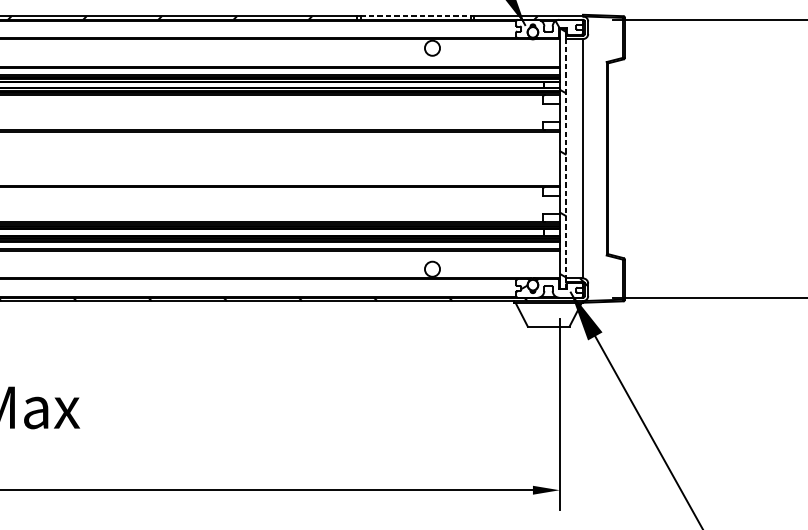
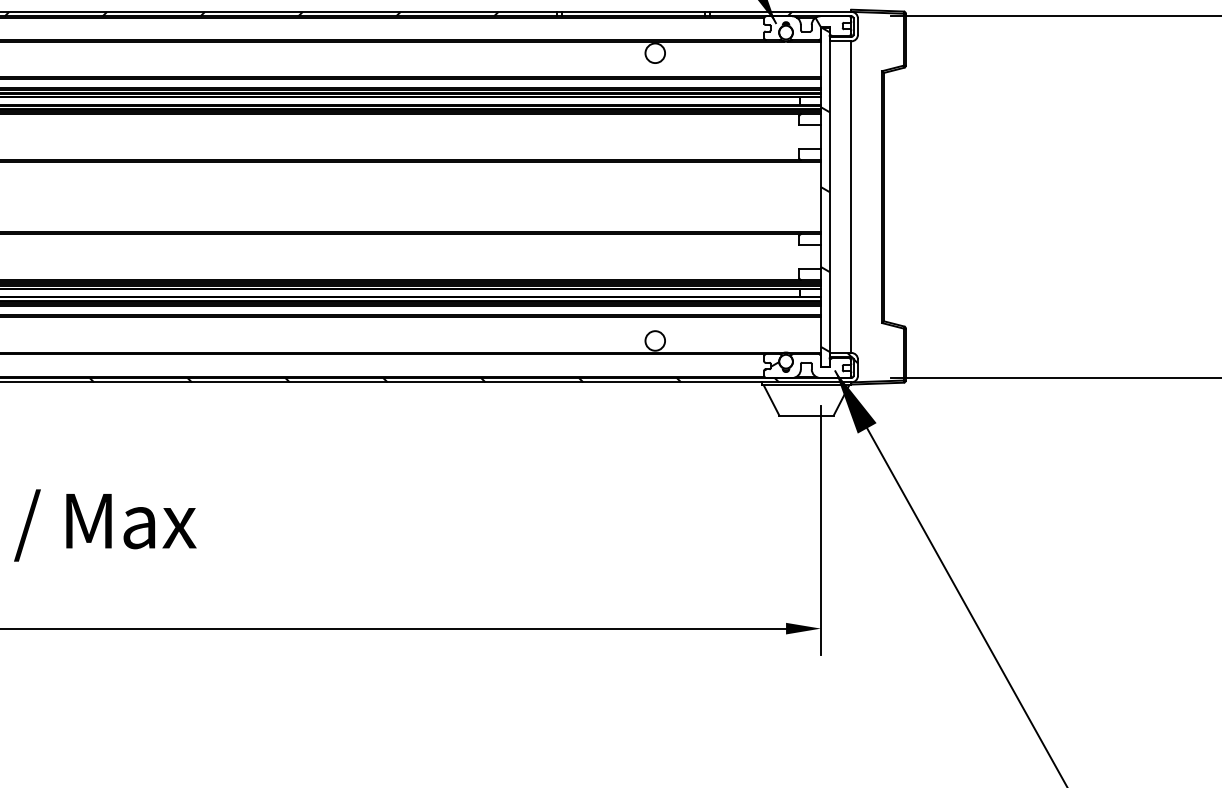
line: (415, 16) -> (633, 11), dashed -> solid
line: (566, 159) -> (829, 197), dashed -> solid

